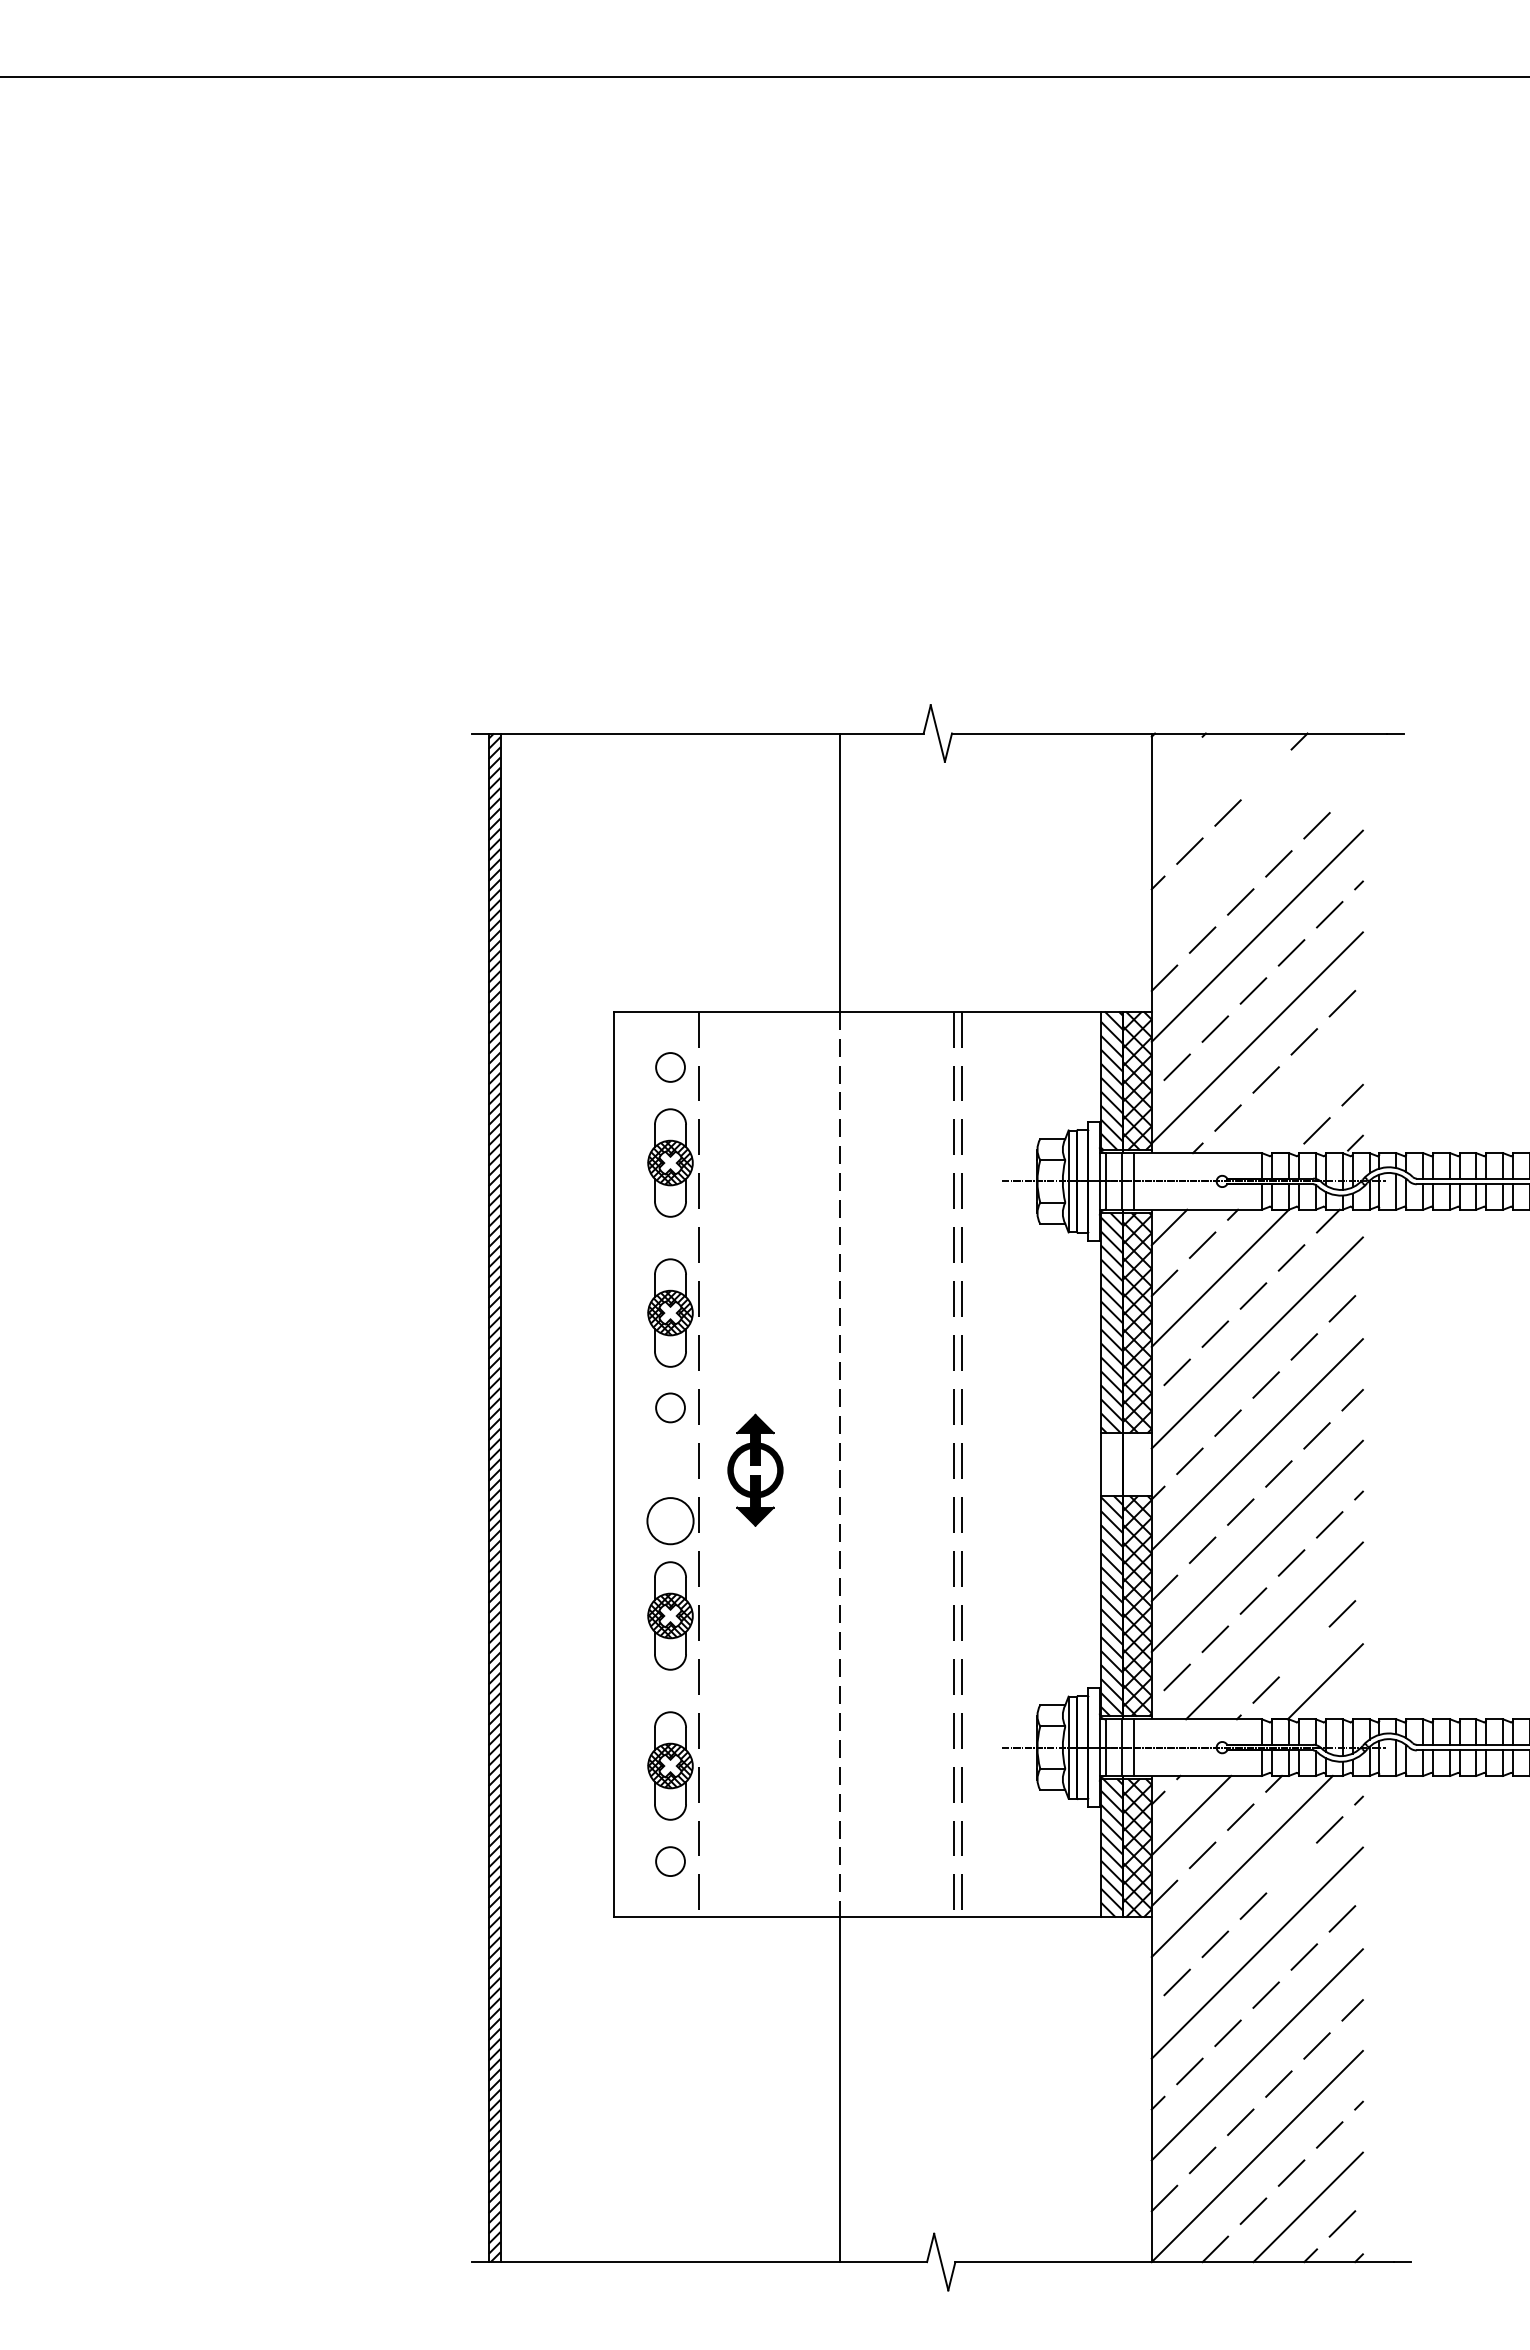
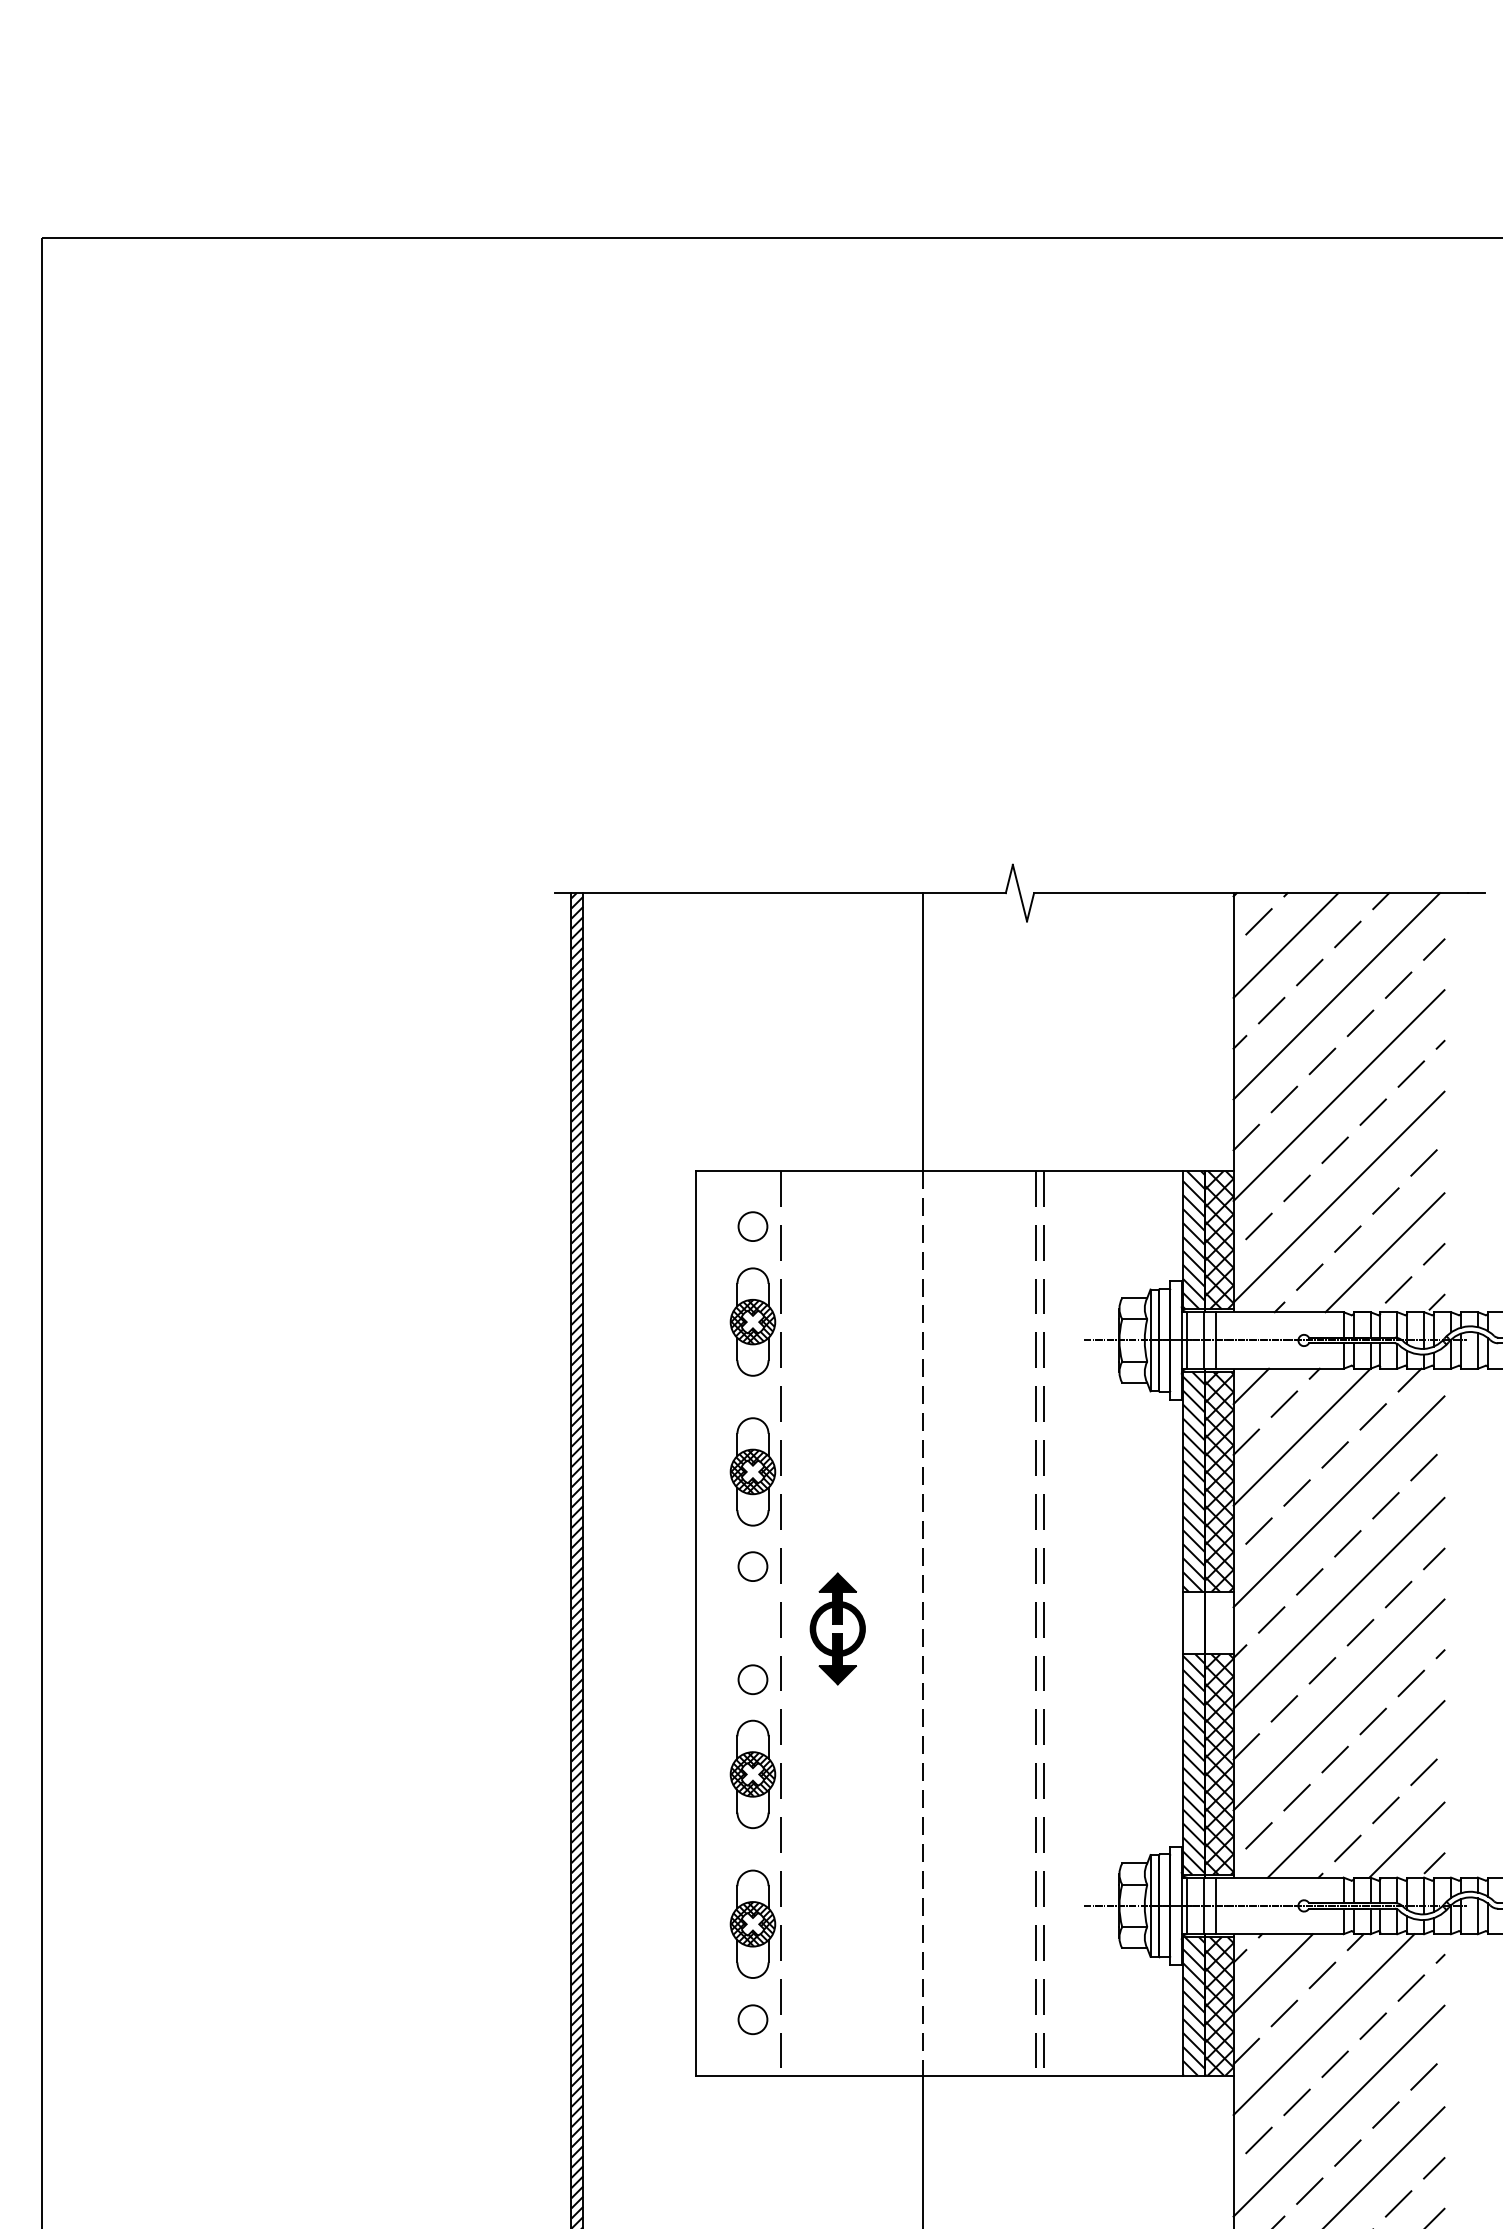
line: (1176, 761) -> (1258, 921), added
line: (1265, 774) -> (1347, 934), added
line: (1203, 785) -> (1285, 945), added
line: (1352, 789) -> (1434, 949), added
line: (1254, 836) -> (1336, 995), added
line: (1302, 1093) -> (1384, 1252), added
circle: (670, 1520) -> (752, 1679), size x0.62
line: (1304, 1651) -> (1386, 1809), added
line: (1352, 1704) -> (1434, 1862), added
line: (1291, 1867) -> (1373, 2025), added

